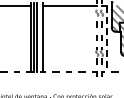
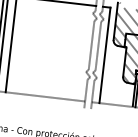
line: (107, 39) -> (105, 55), dashed -> solid

